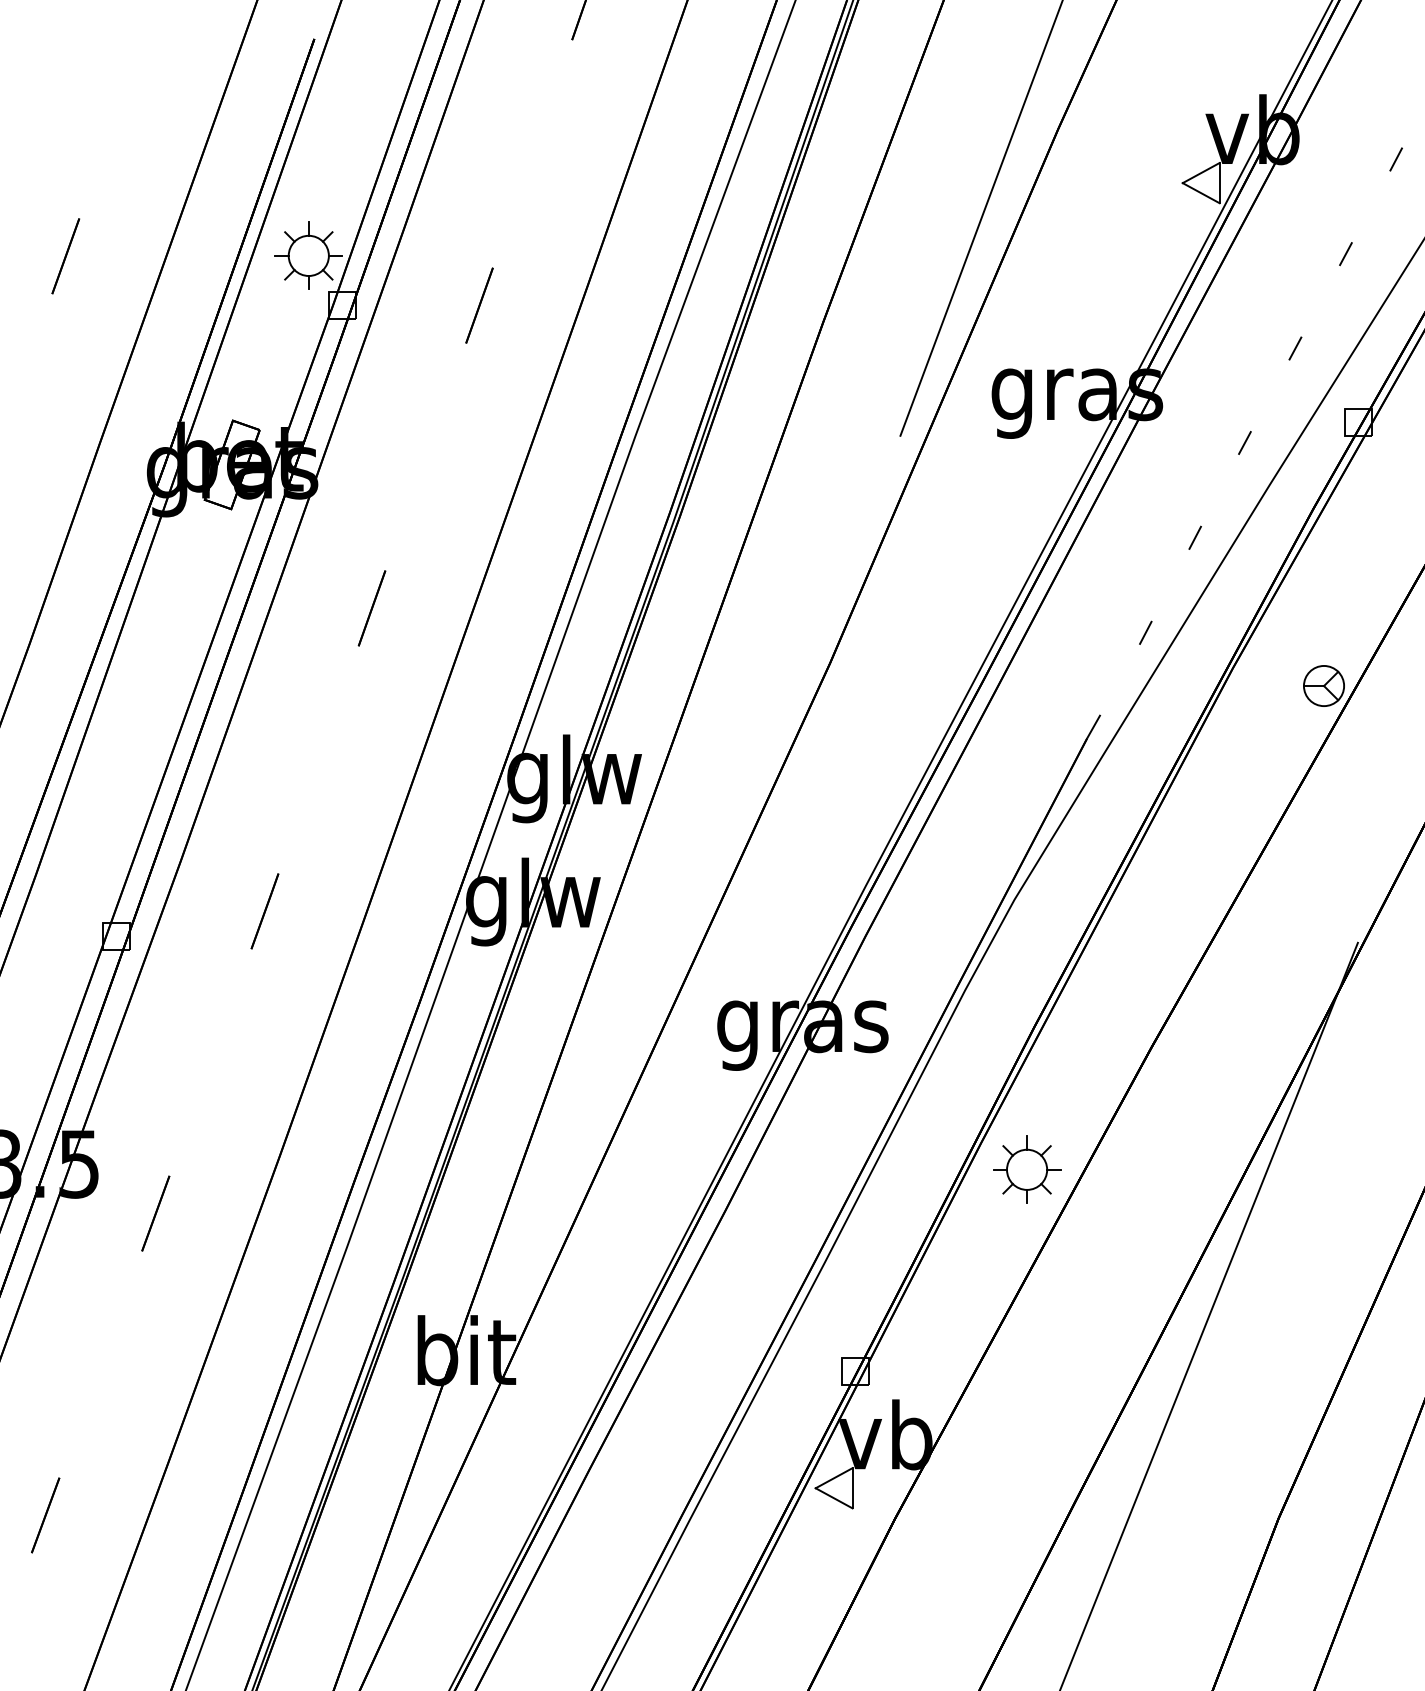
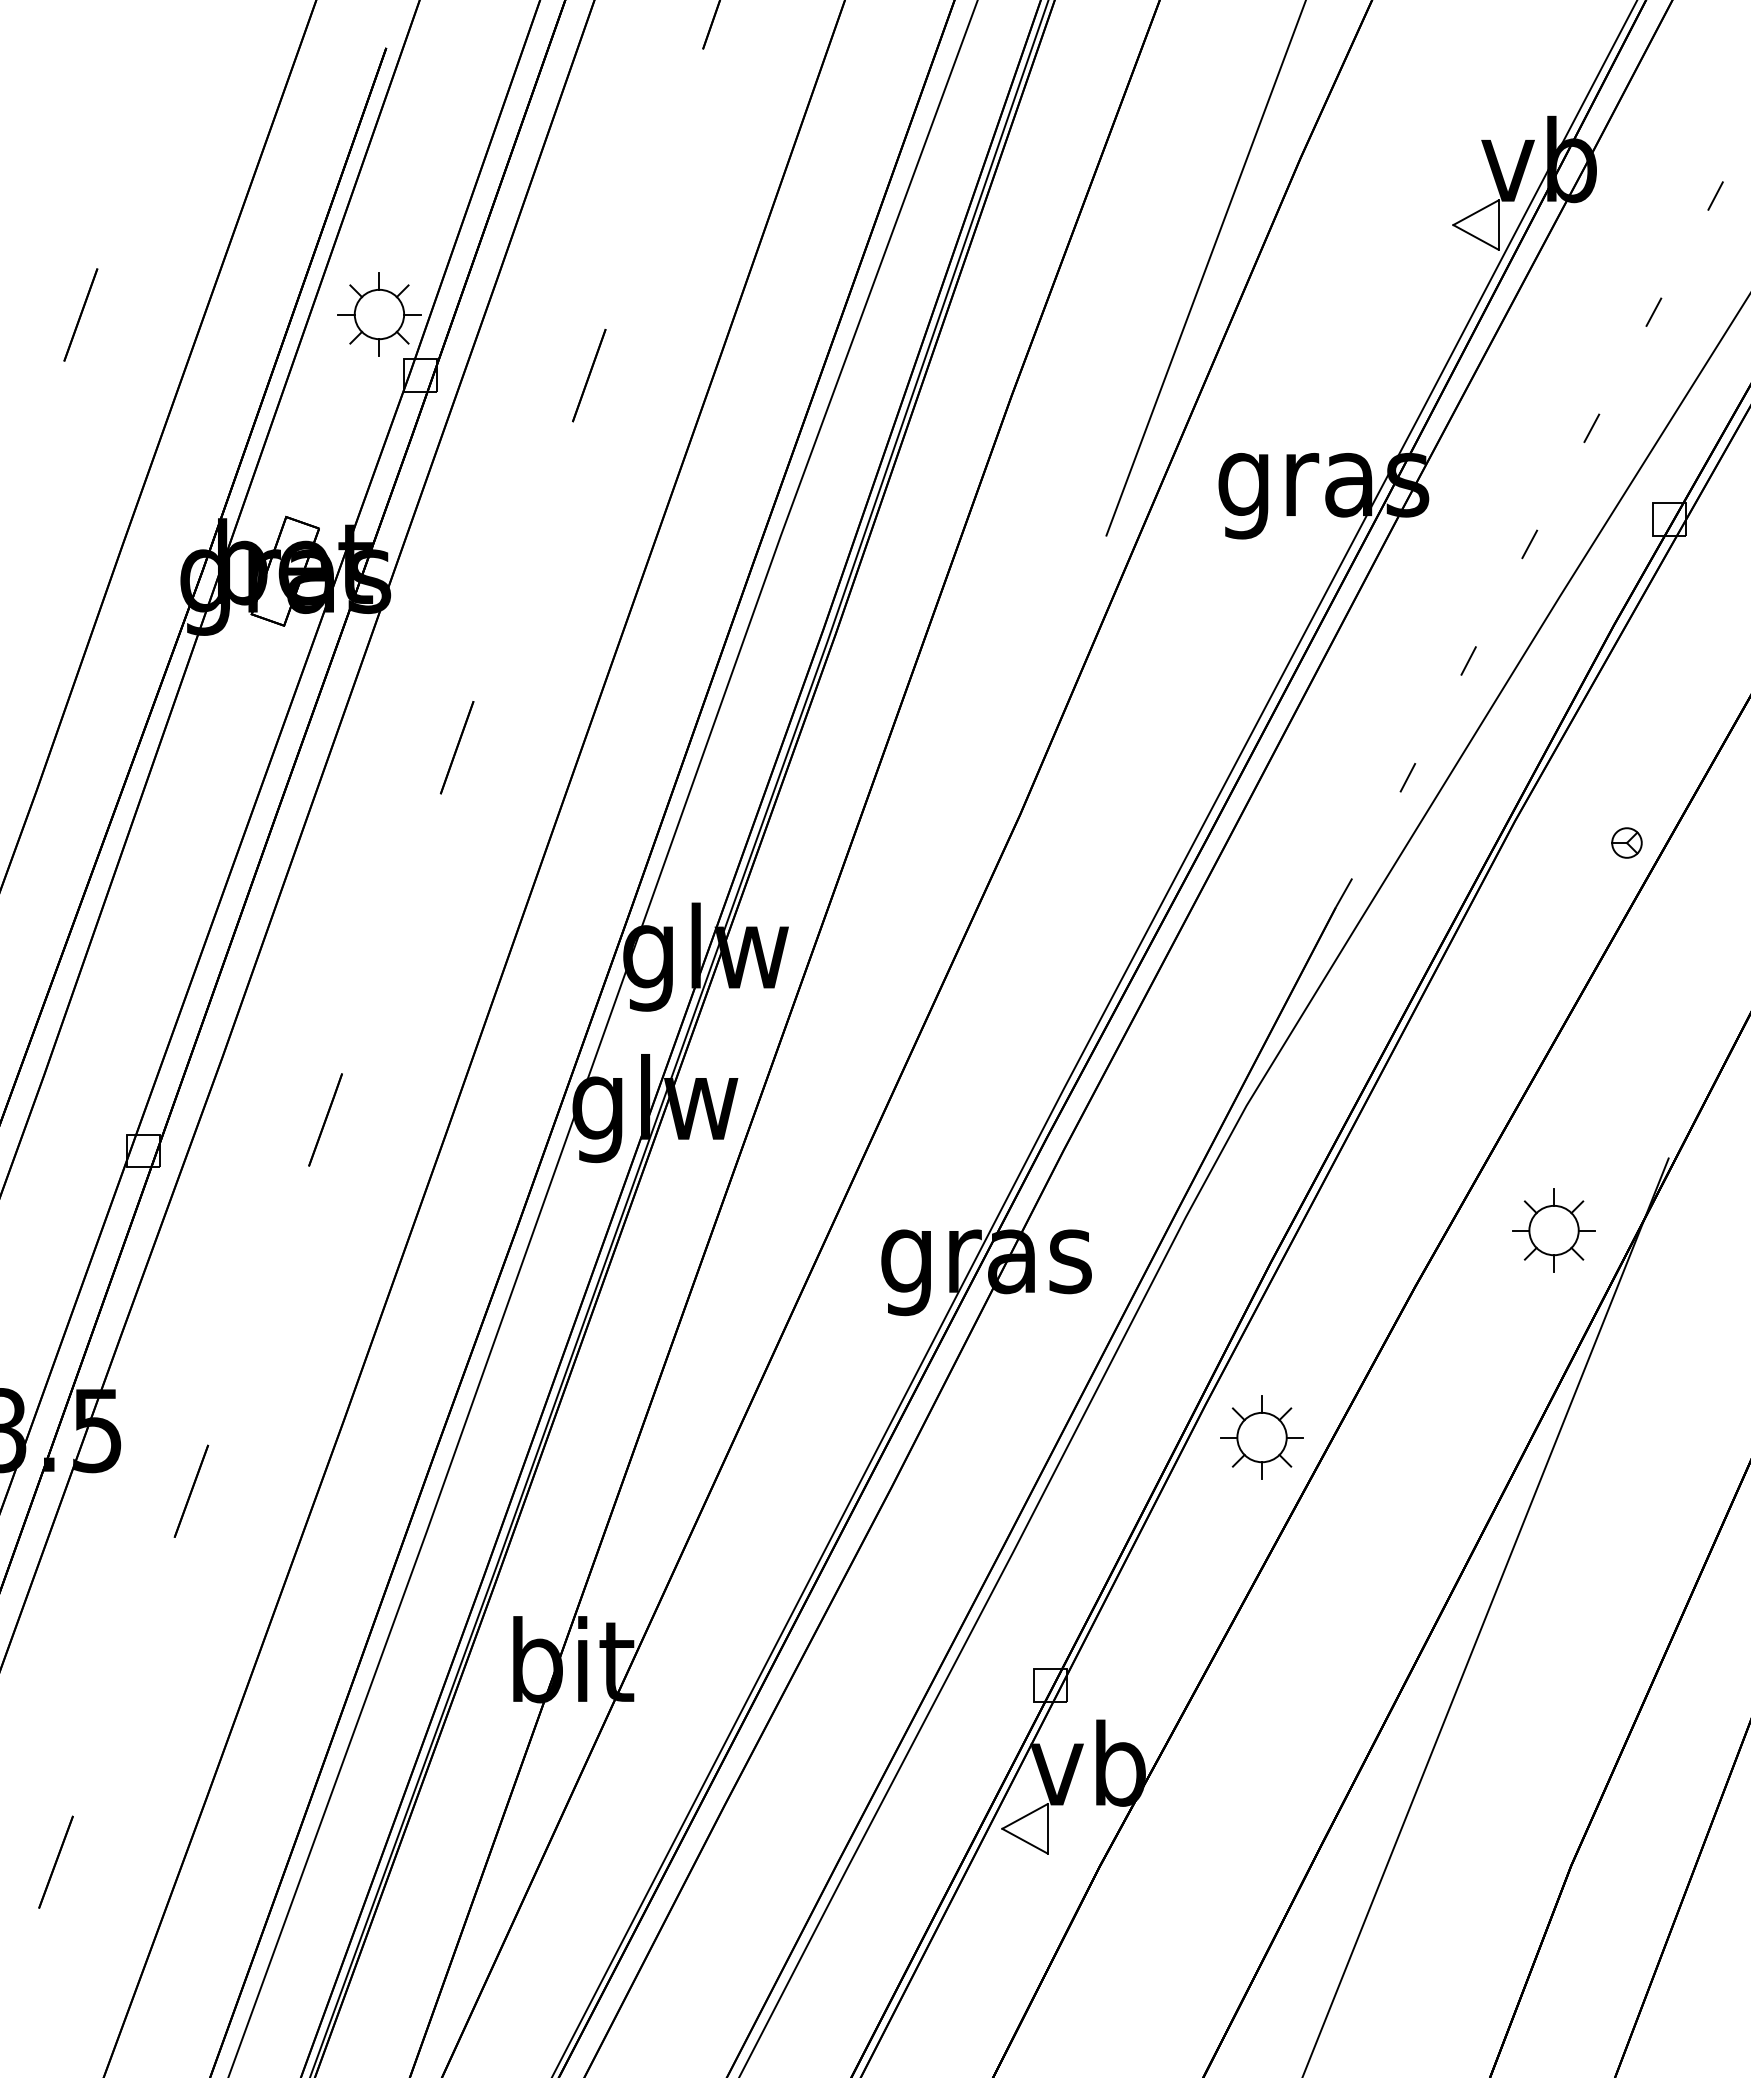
part: (1323, 685) -> (1626, 842), size x0.6
part: (1264, 1001) -> (1553, 1230), added

